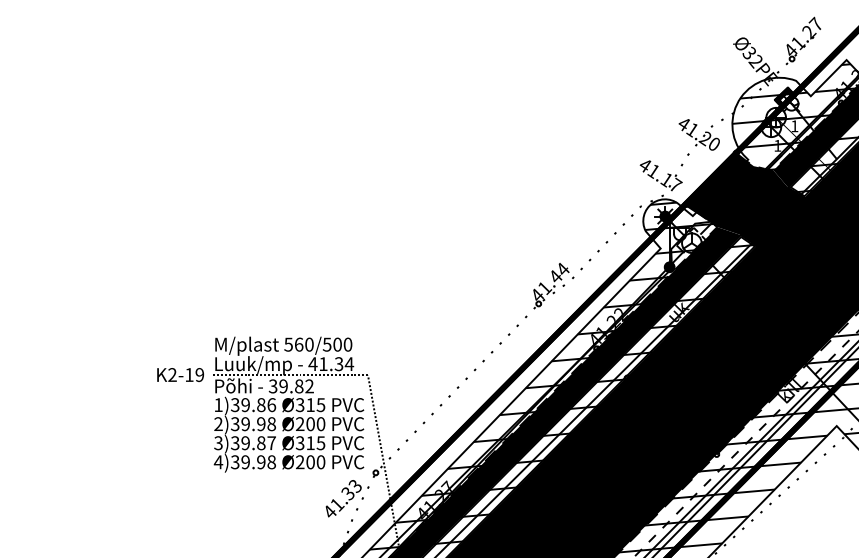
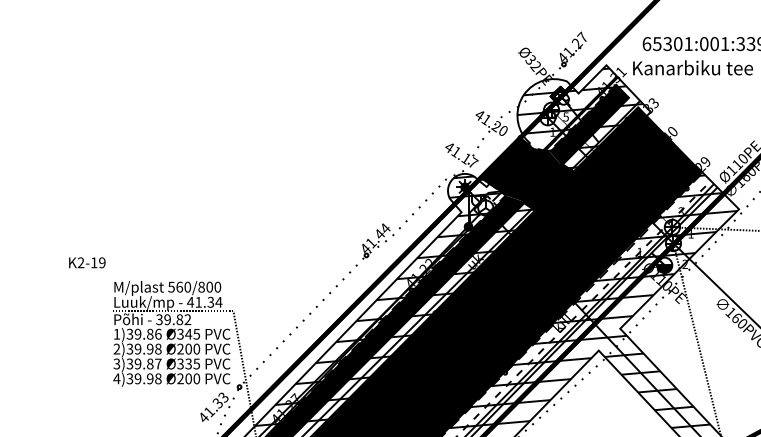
text: (794, 125) -> (565, 116), 1 -> 5
text: (327, 343) -> (201, 286), 560/500 -> 560/800
text: (180, 374) -> (87, 262), moved
text: (310, 405) -> (188, 334), Ø315 -> Ø345
text: (310, 442) -> (188, 363), Ø315 -> Ø335

